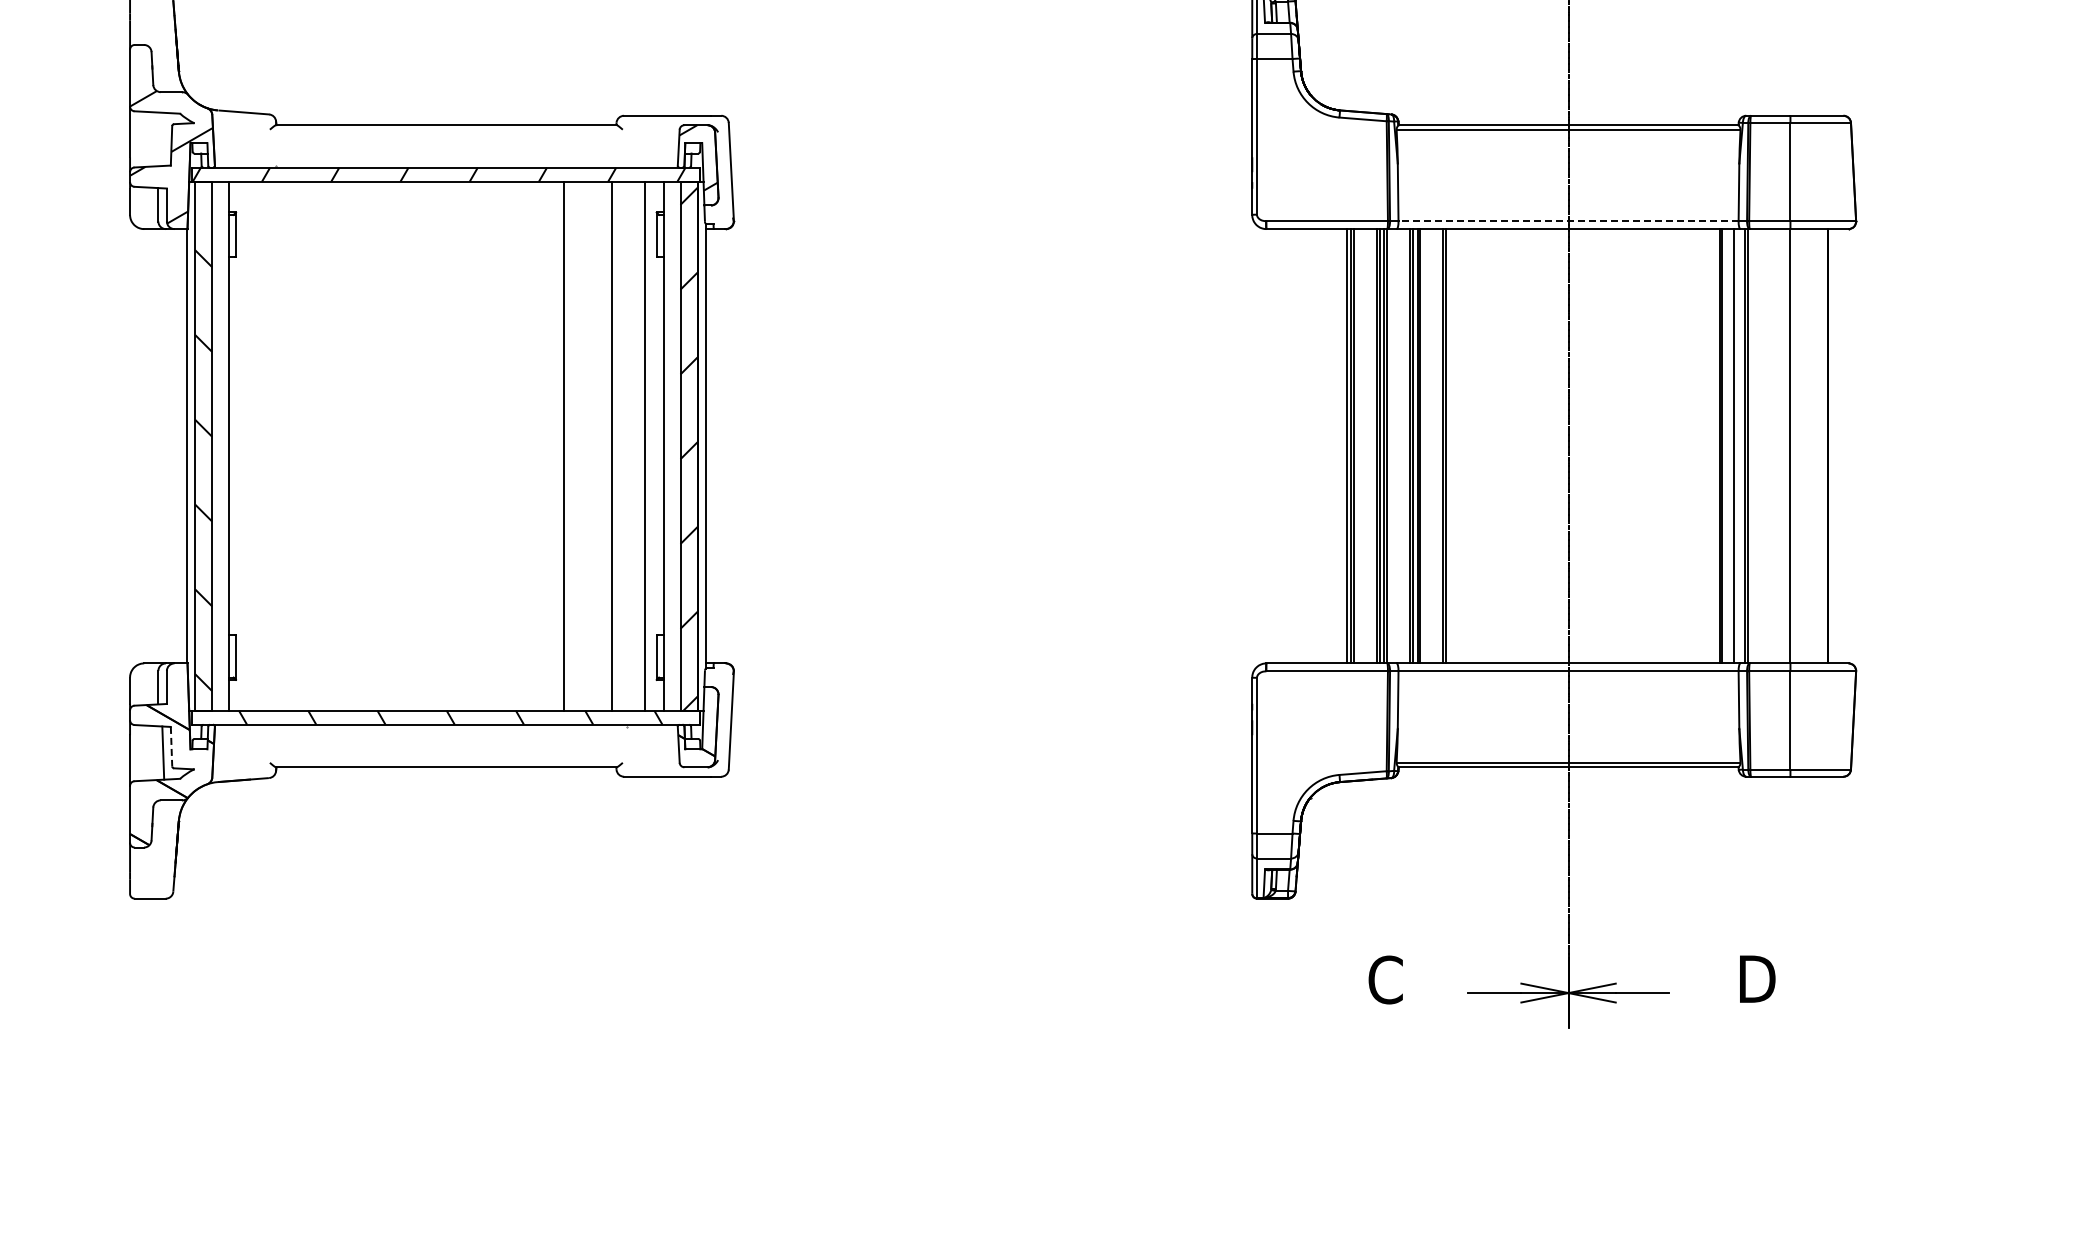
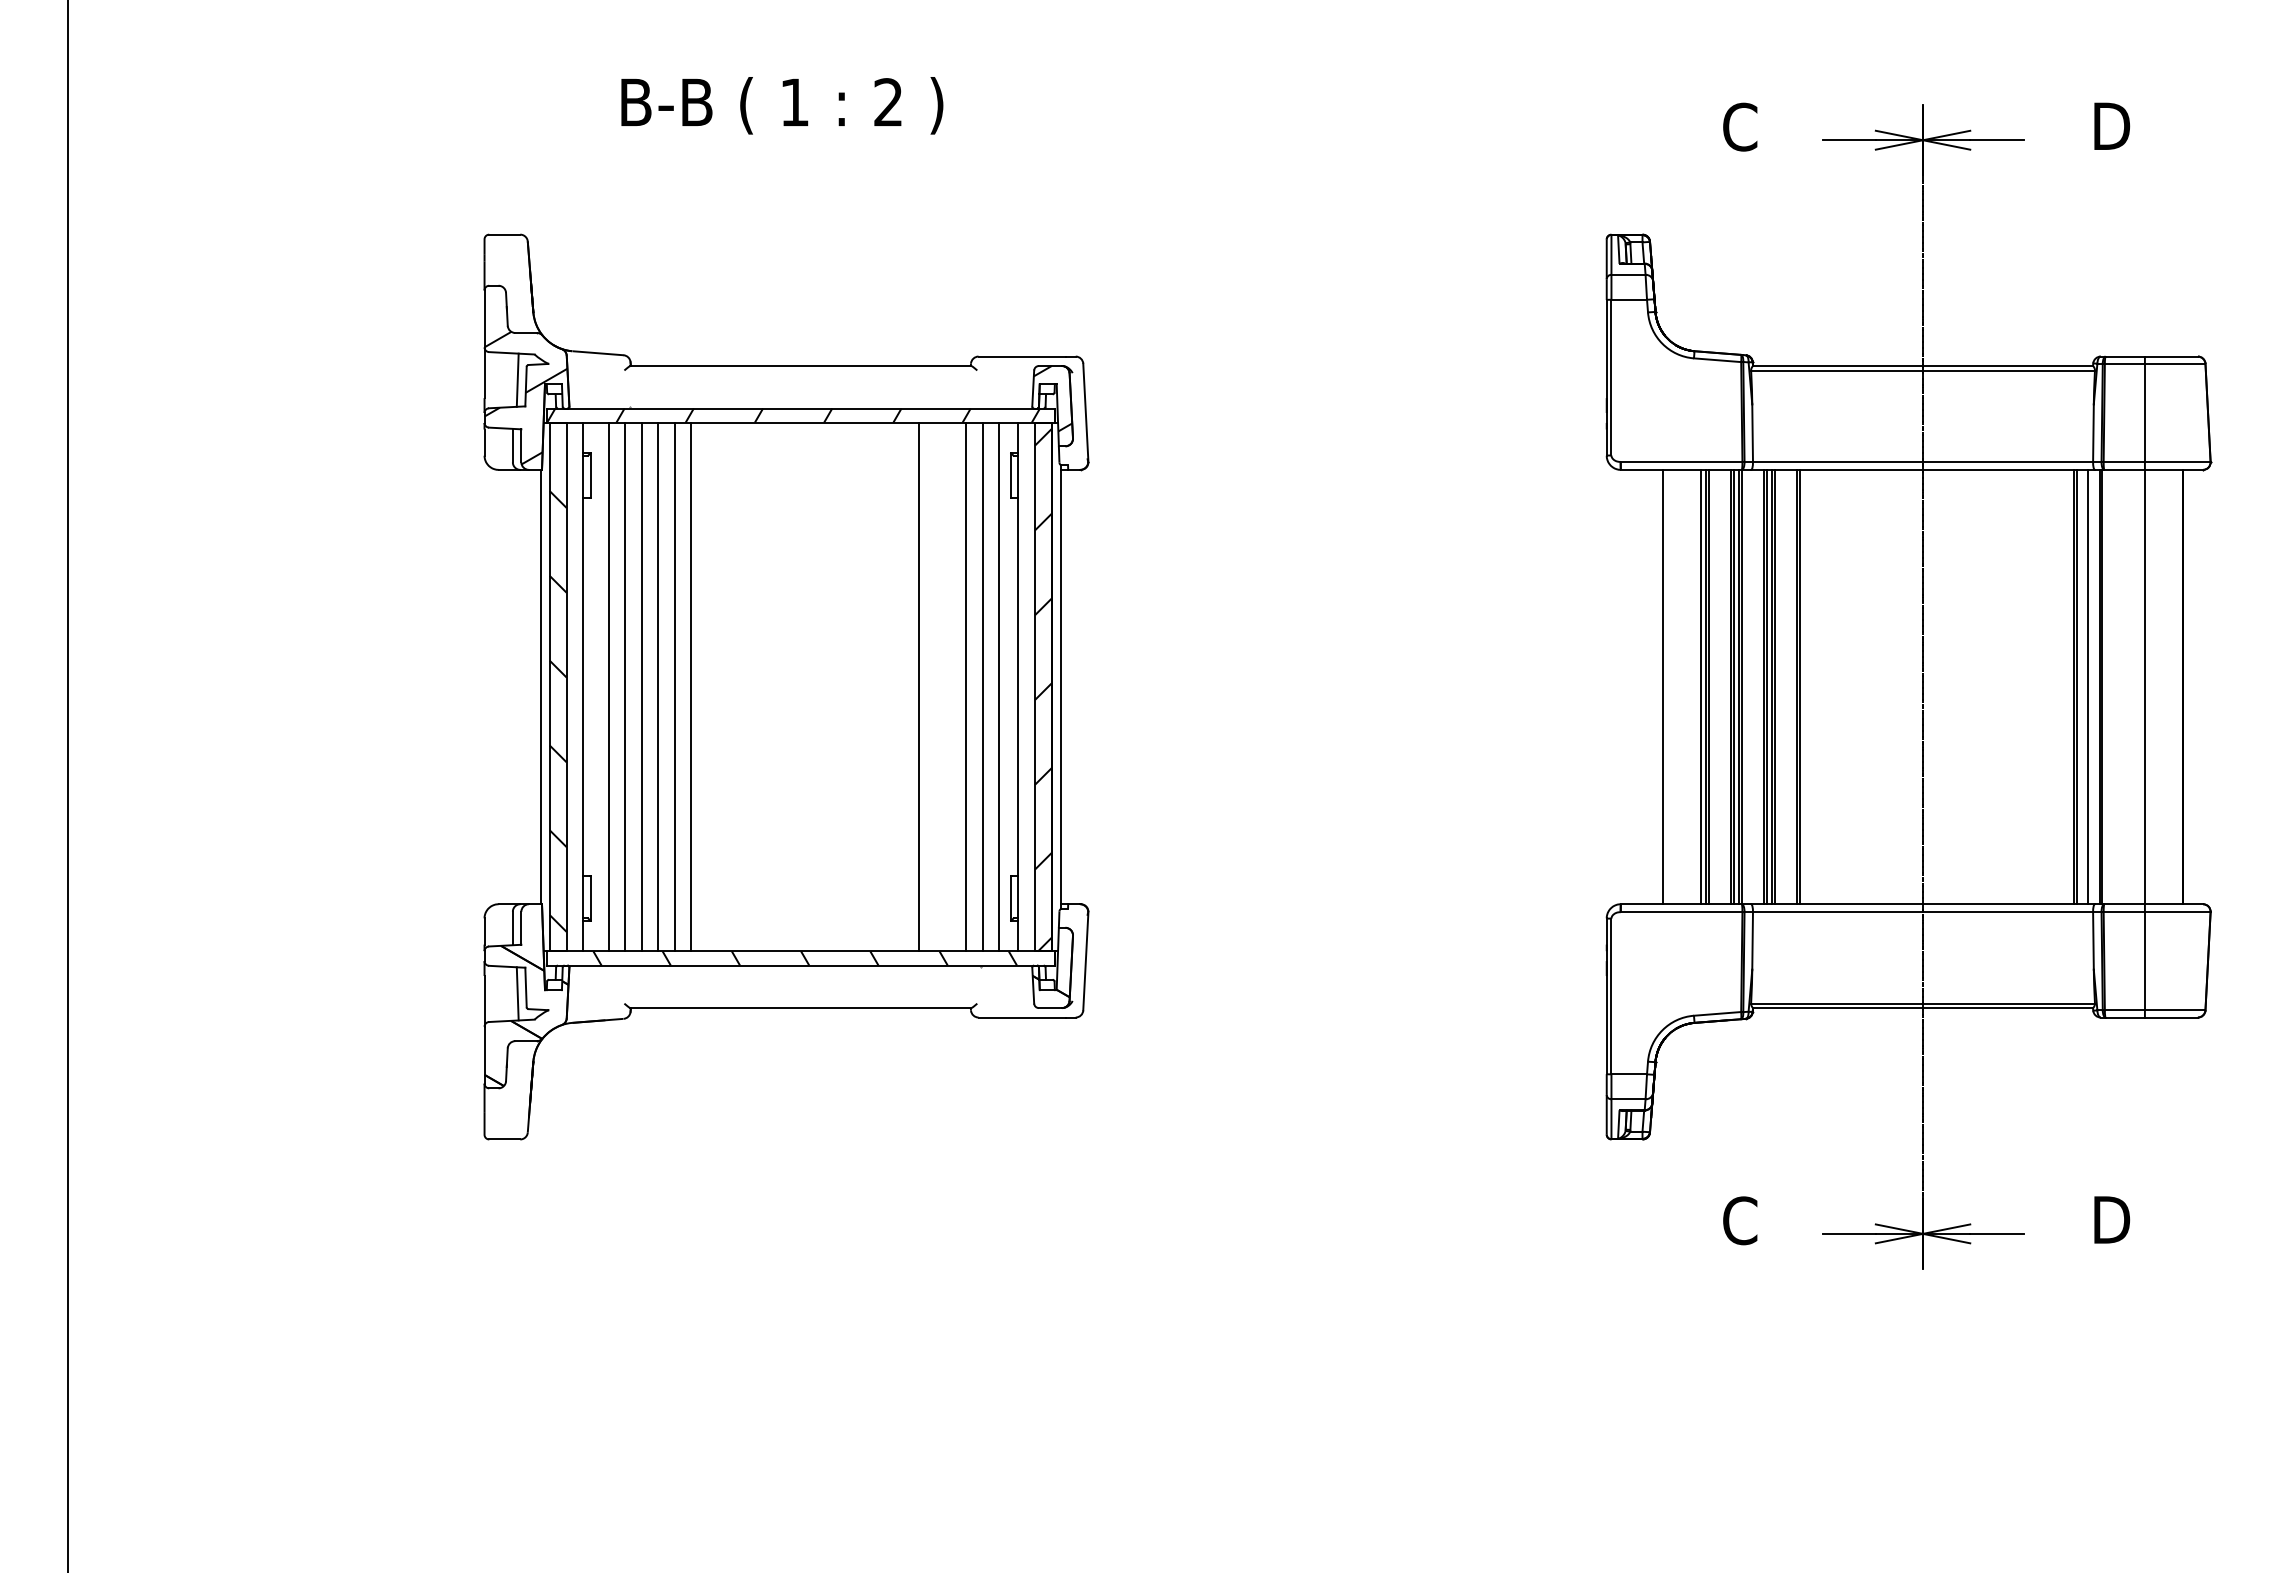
line: (163, 138) -> (517, 379), added
line: (1568, 220) -> (1922, 461), dashed -> solid
line: (254, 445) -> (608, 686), added
line: (270, 445) -> (624, 686), added
line: (287, 445) -> (641, 686), added
line: (303, 445) -> (657, 686), added
line: (320, 445) -> (674, 686), added
line: (336, 445) -> (690, 686), added
line: (629, 445) -> (983, 686), added
line: (1309, 445) -> (1663, 686), added
line: (172, 746) -> (526, 987), dashed -> solid

